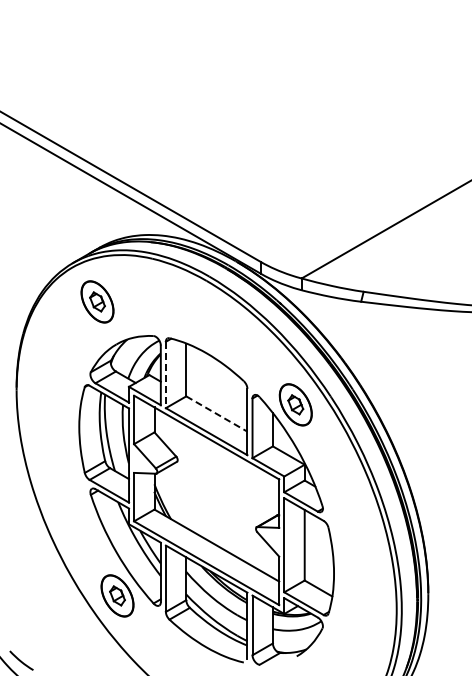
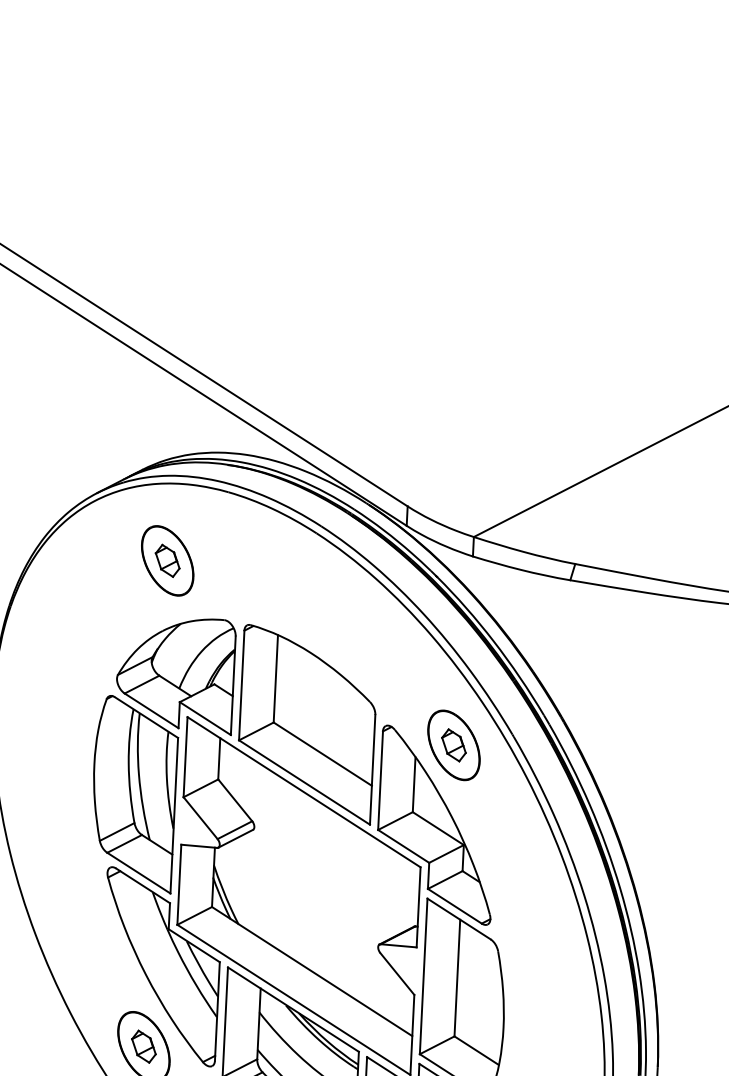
part: (97, 301) -> (167, 560), moved
line: (165, 375) -> (241, 686), dashed -> solid
line: (217, 414) -> (323, 754), dashed -> solid

